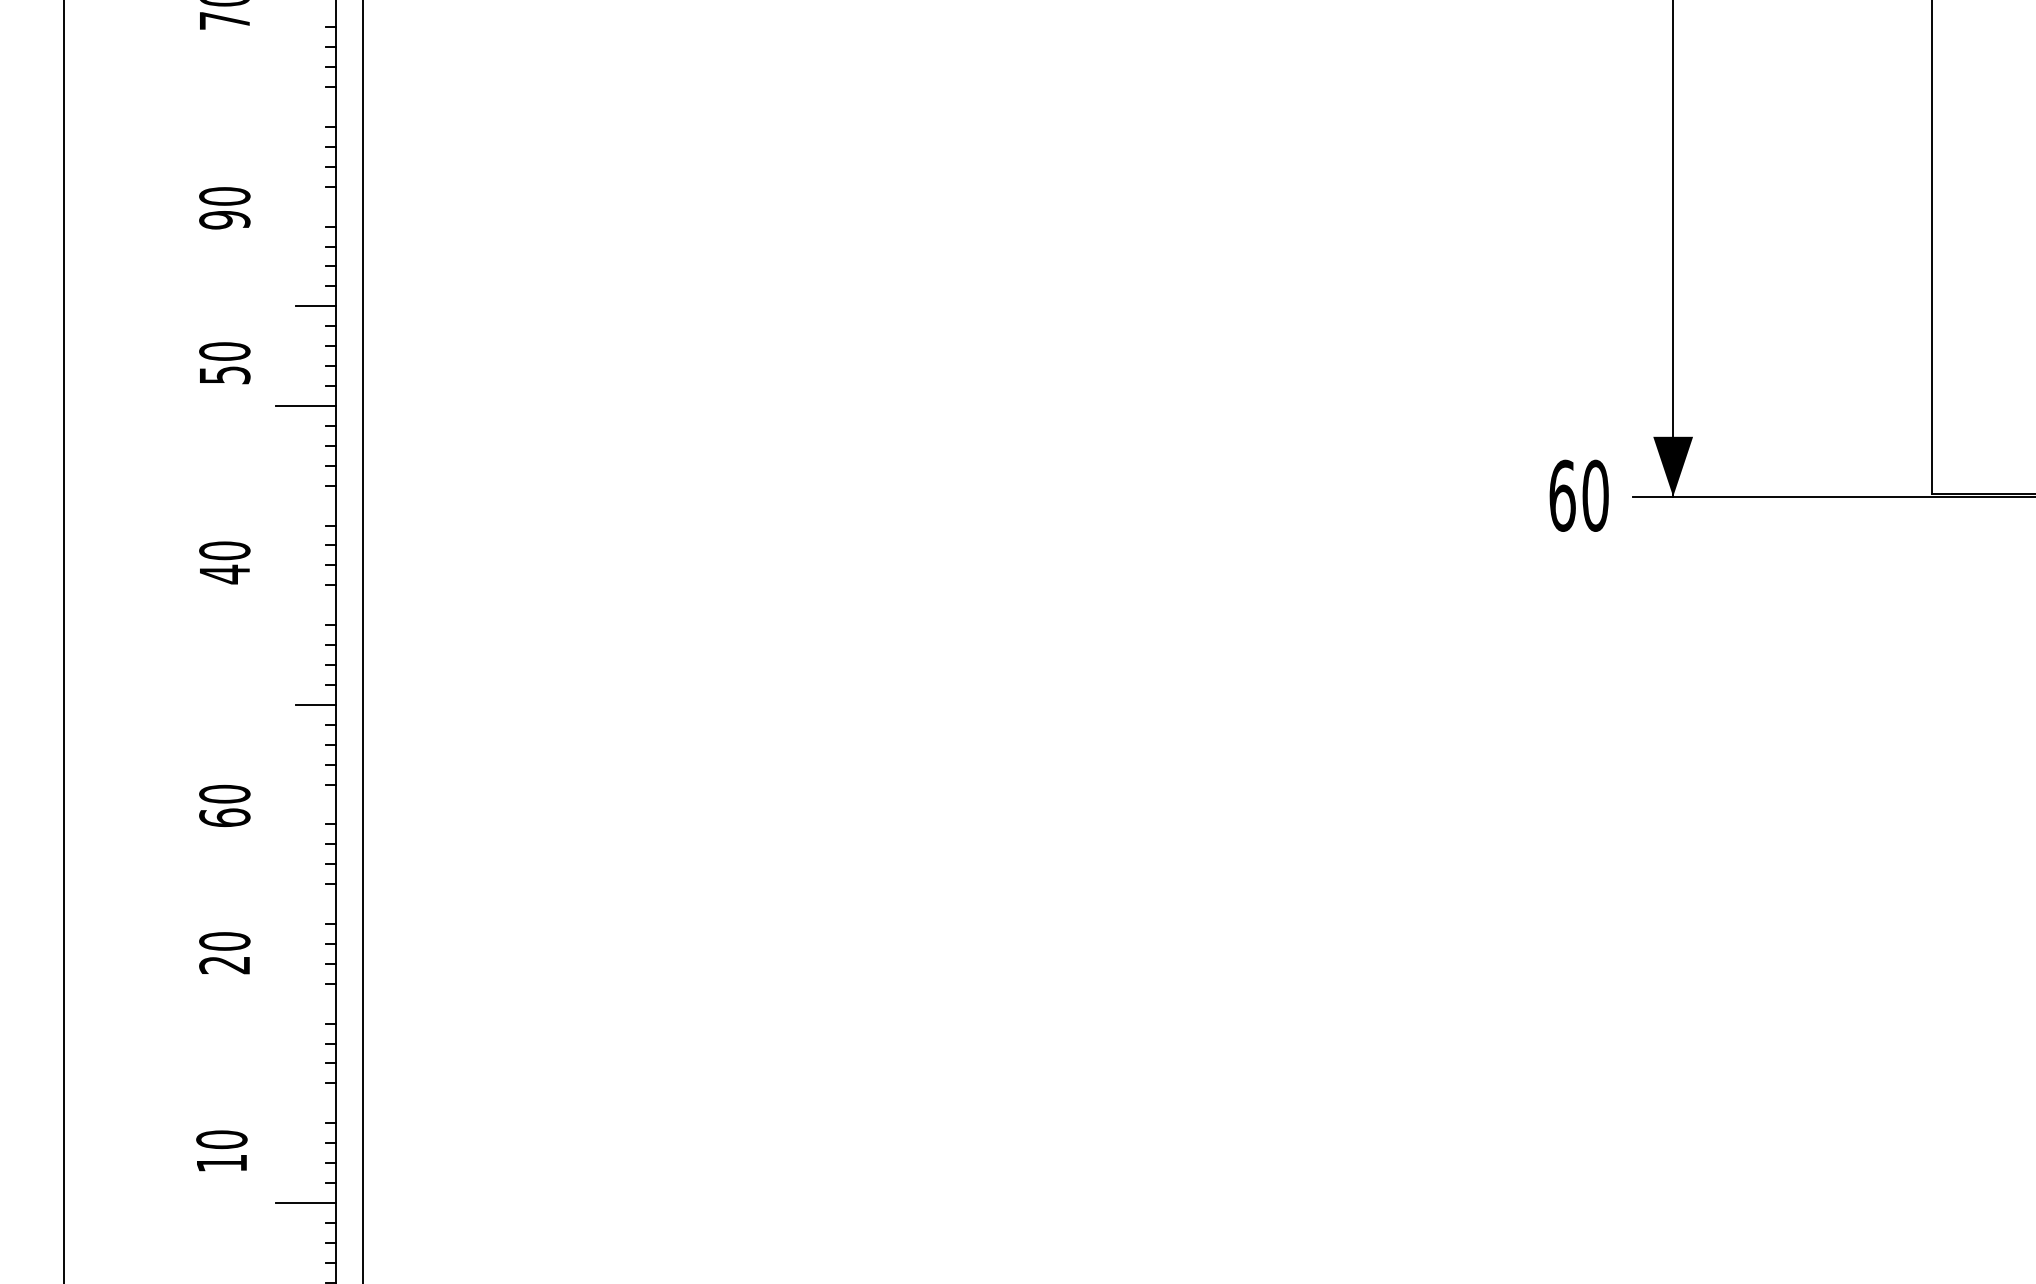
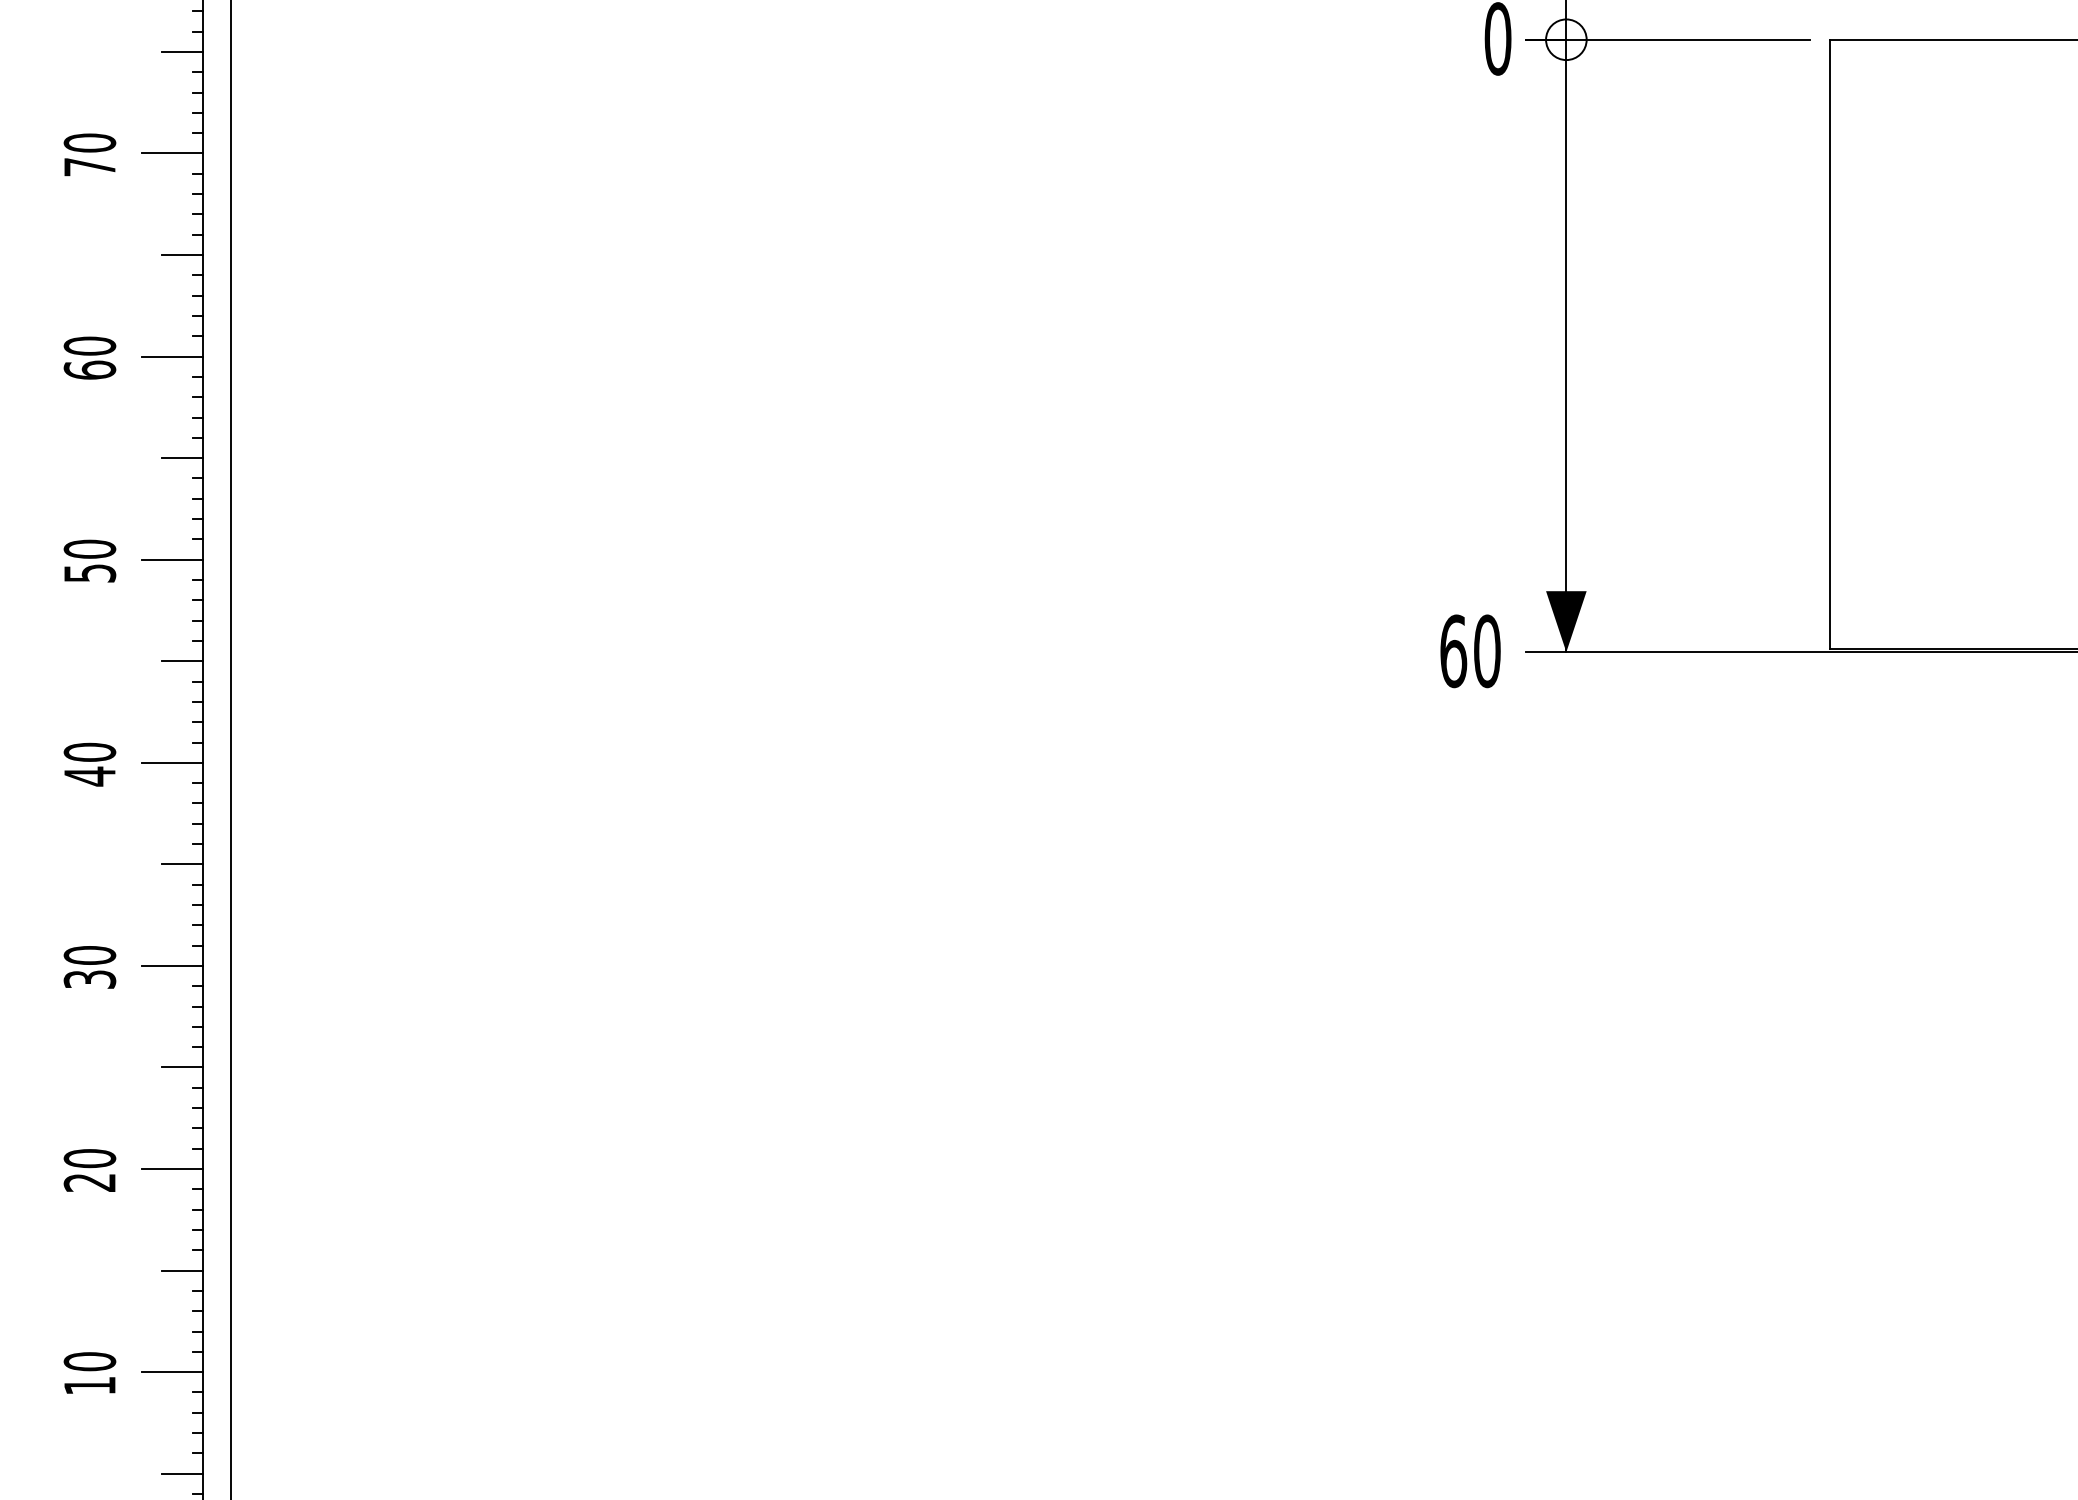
line: (305, 7) -> (172, 153), added
line: (315, 107) -> (182, 255), added
line: (305, 206) -> (172, 356), added
text: (224, 219) -> (89, 369), 90 -> 60
text: (224, 362) -> (89, 560), moved
line: (315, 505) -> (182, 661), added
text: (224, 562) -> (89, 764), moved
line: (305, 604) -> (172, 762), added
line: (305, 804) -> (172, 965), added
text: (224, 817) -> (89, 979), 60 -> 30
line: (315, 904) -> (182, 1067), added
text: (224, 953) -> (89, 1170), moved
line: (305, 1004) -> (172, 1169), added
line: (315, 1103) -> (182, 1270), added
text: (221, 1150) -> (89, 1372), moved

